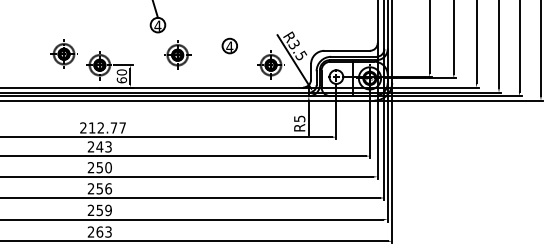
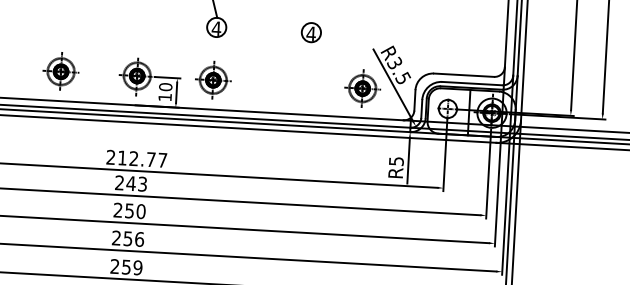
part: (229, 45) -> (310, 31), moved
part: (63, 53) -> (60, 70), moved
part: (177, 54) -> (213, 79), moved
text: (121, 80) -> (164, 97), 60 -> 10

